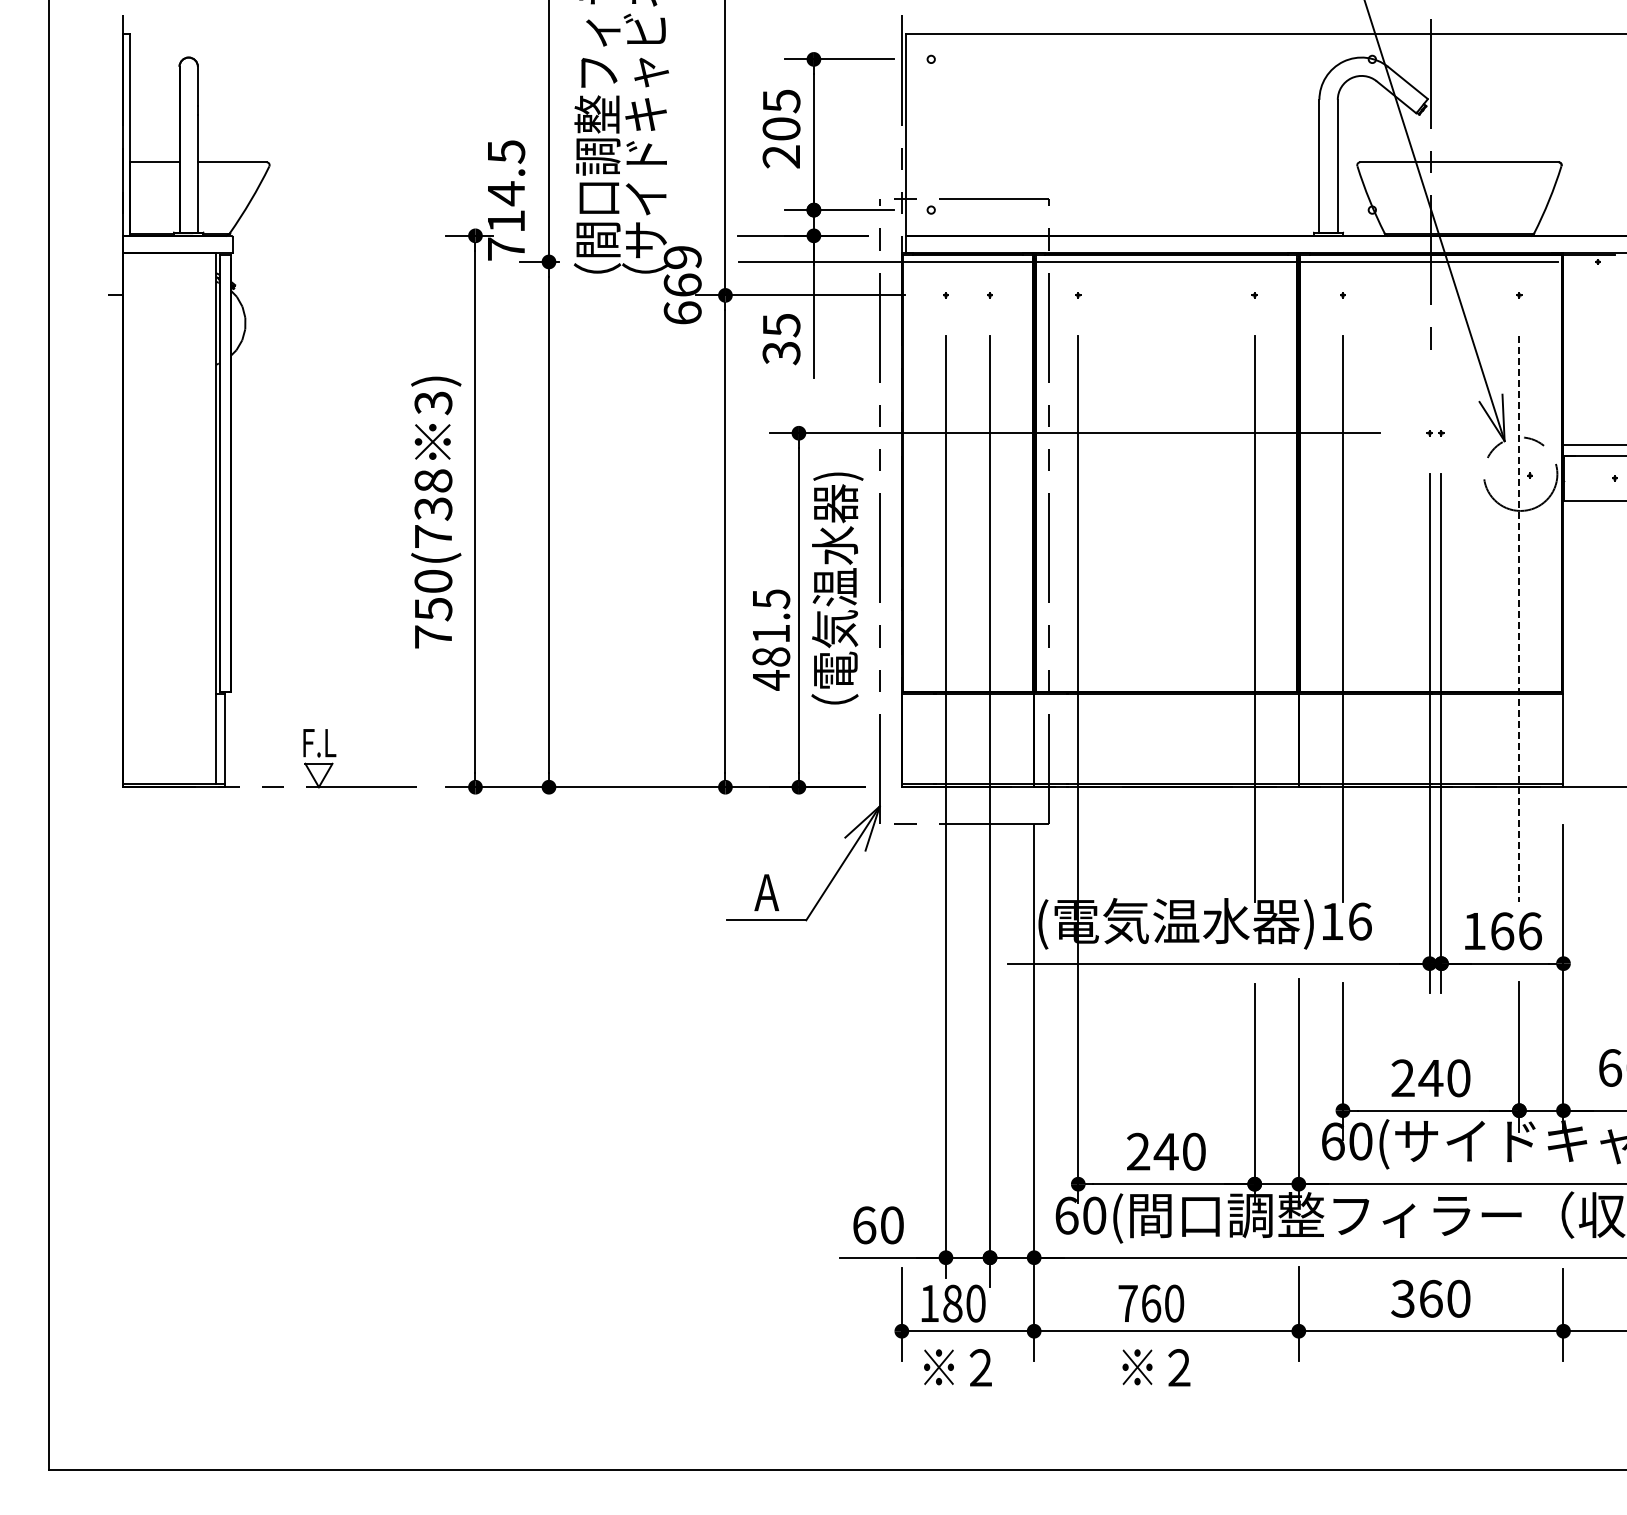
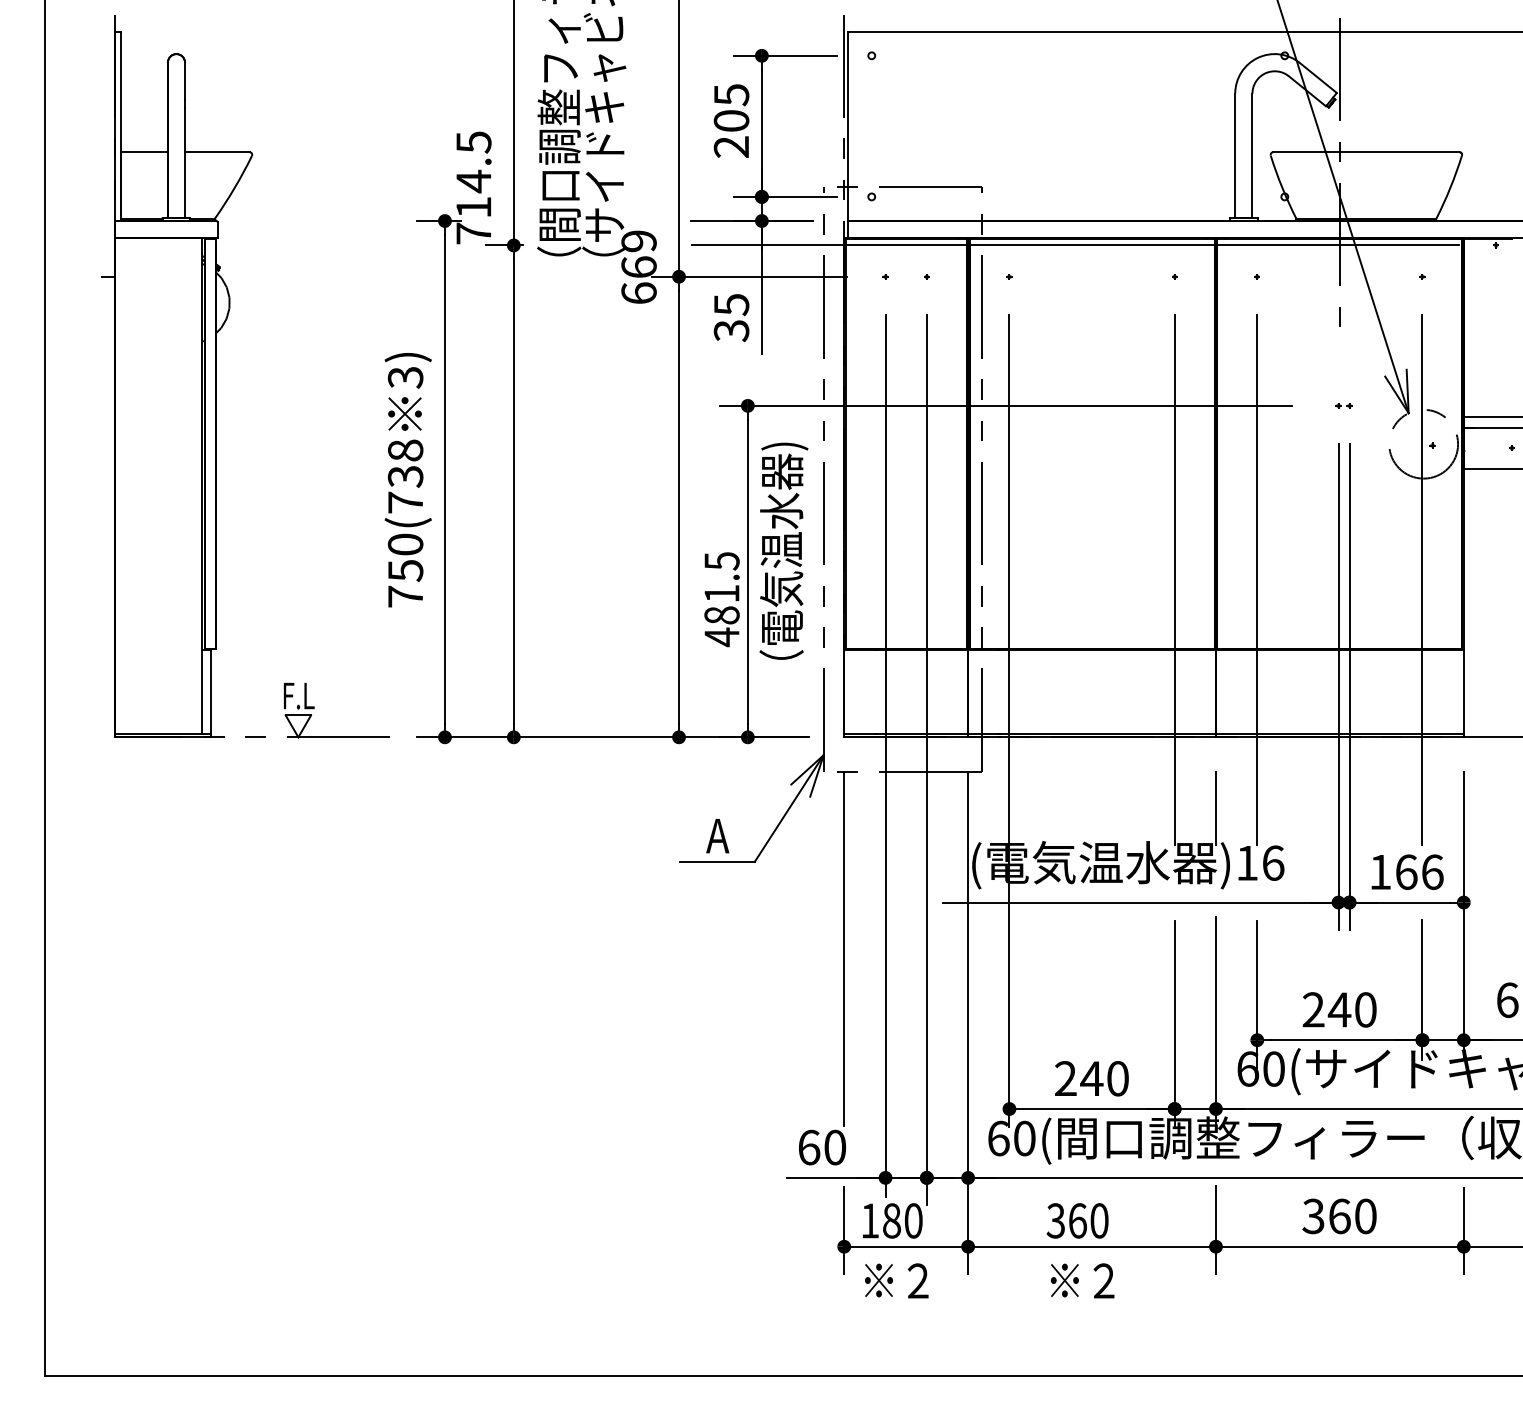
line: (1519, 619) -> (1422, 580), dashed -> solid
line: (1298, 863) -> (1215, 808), added
line: (901, 1013) -> (843, 949), added
text: (1127, 1303) -> (1055, 1220), 760 -> 360

